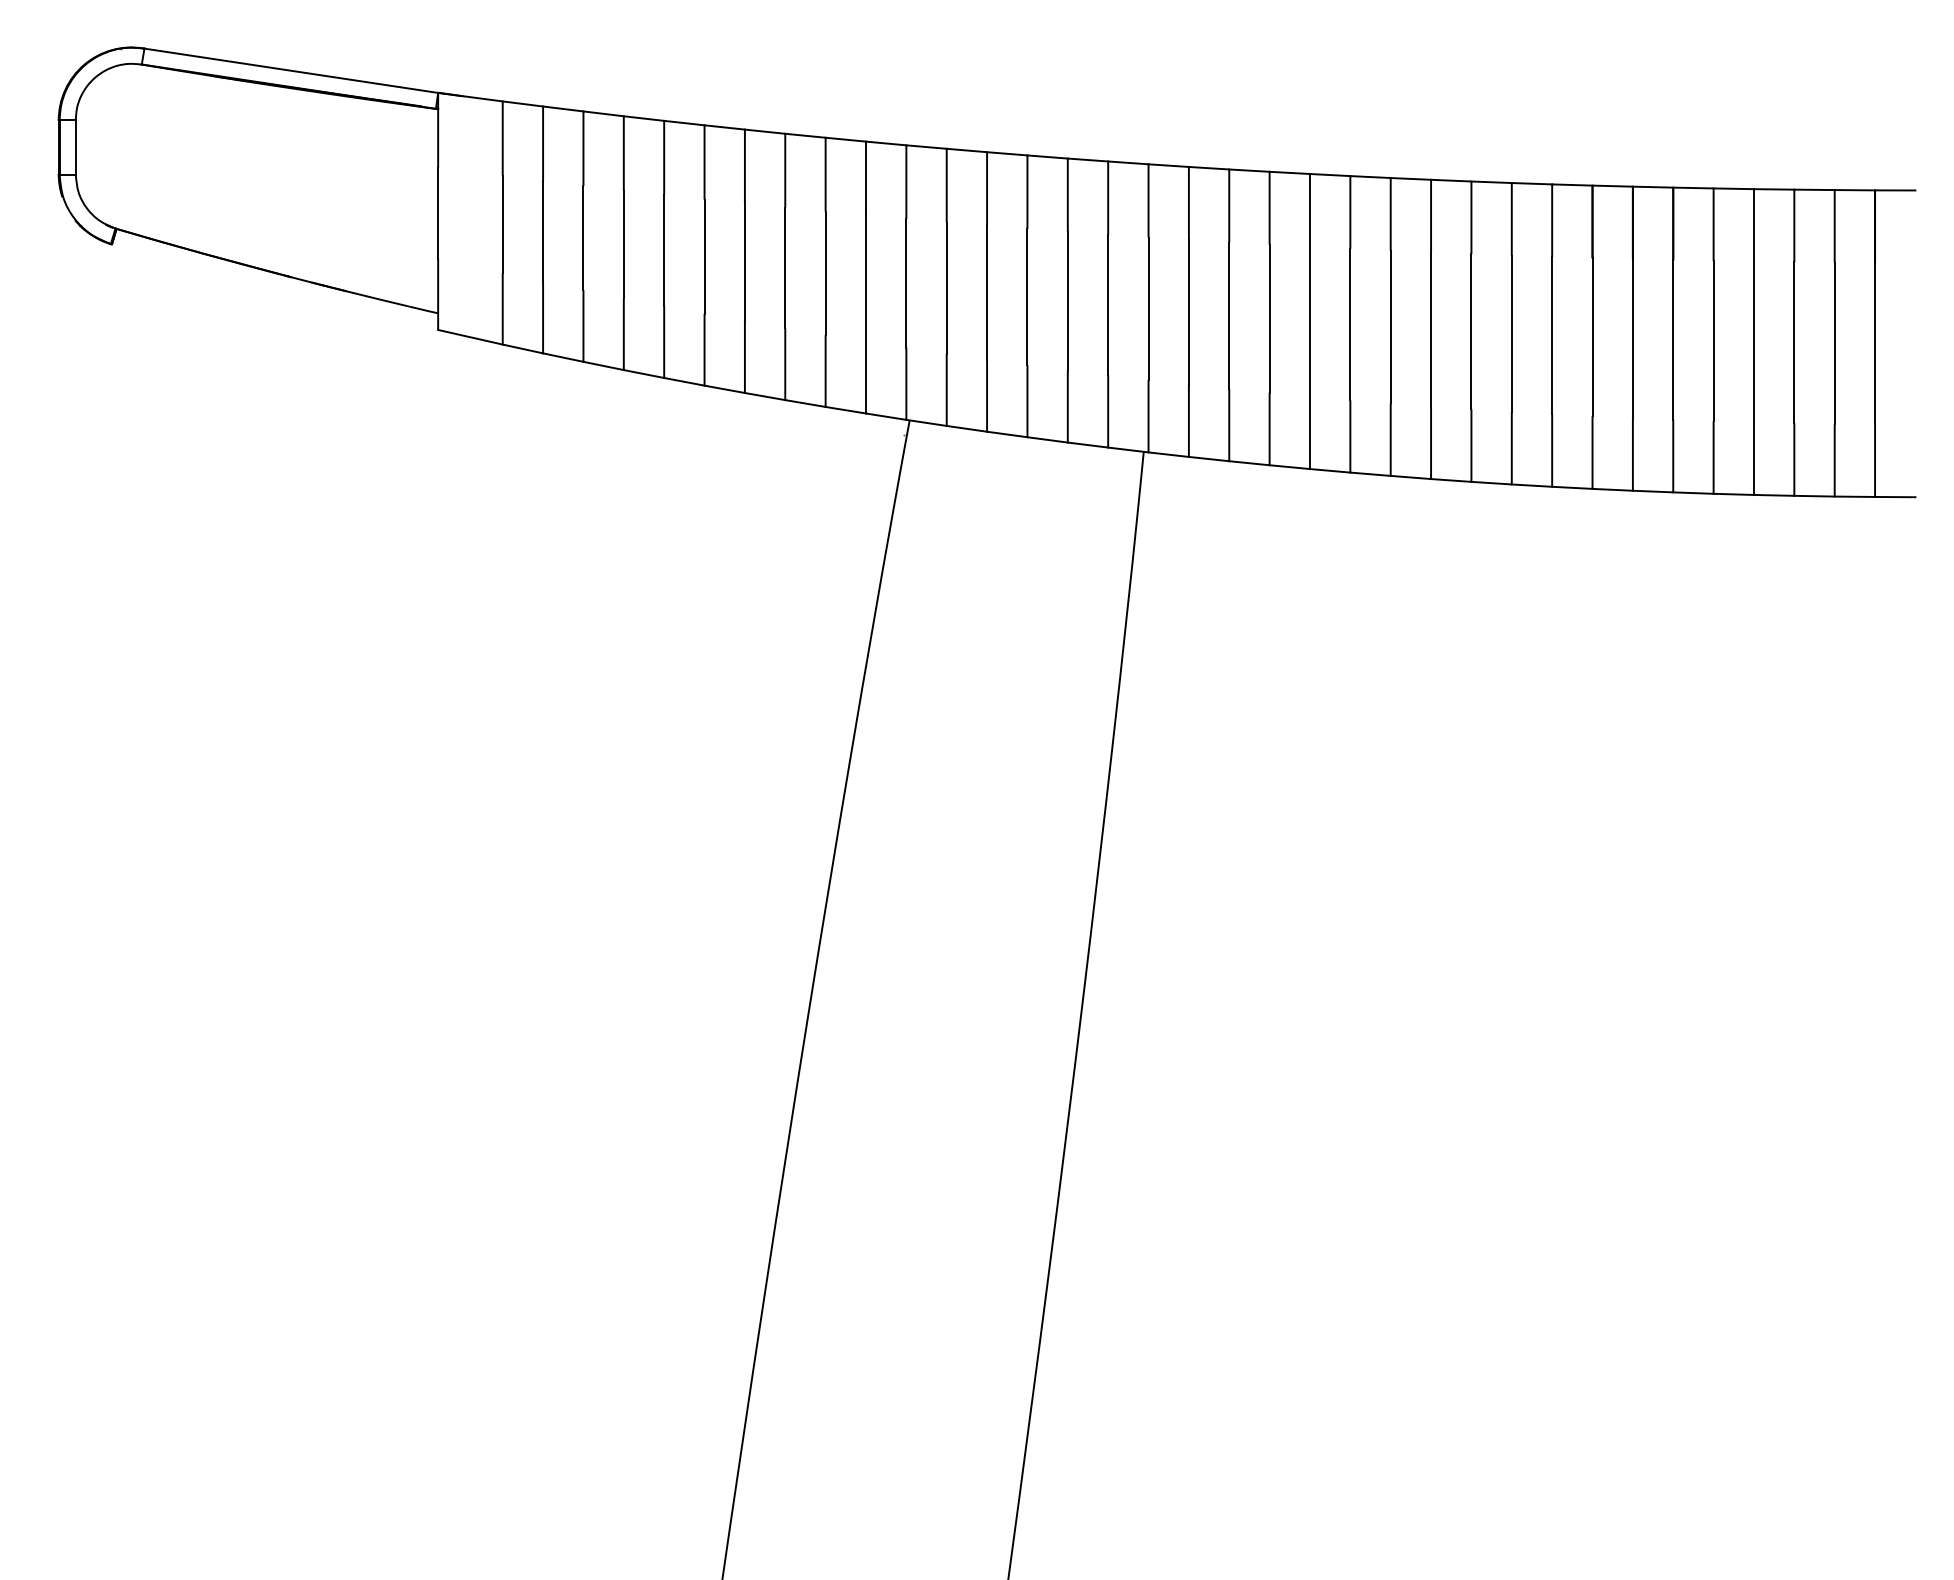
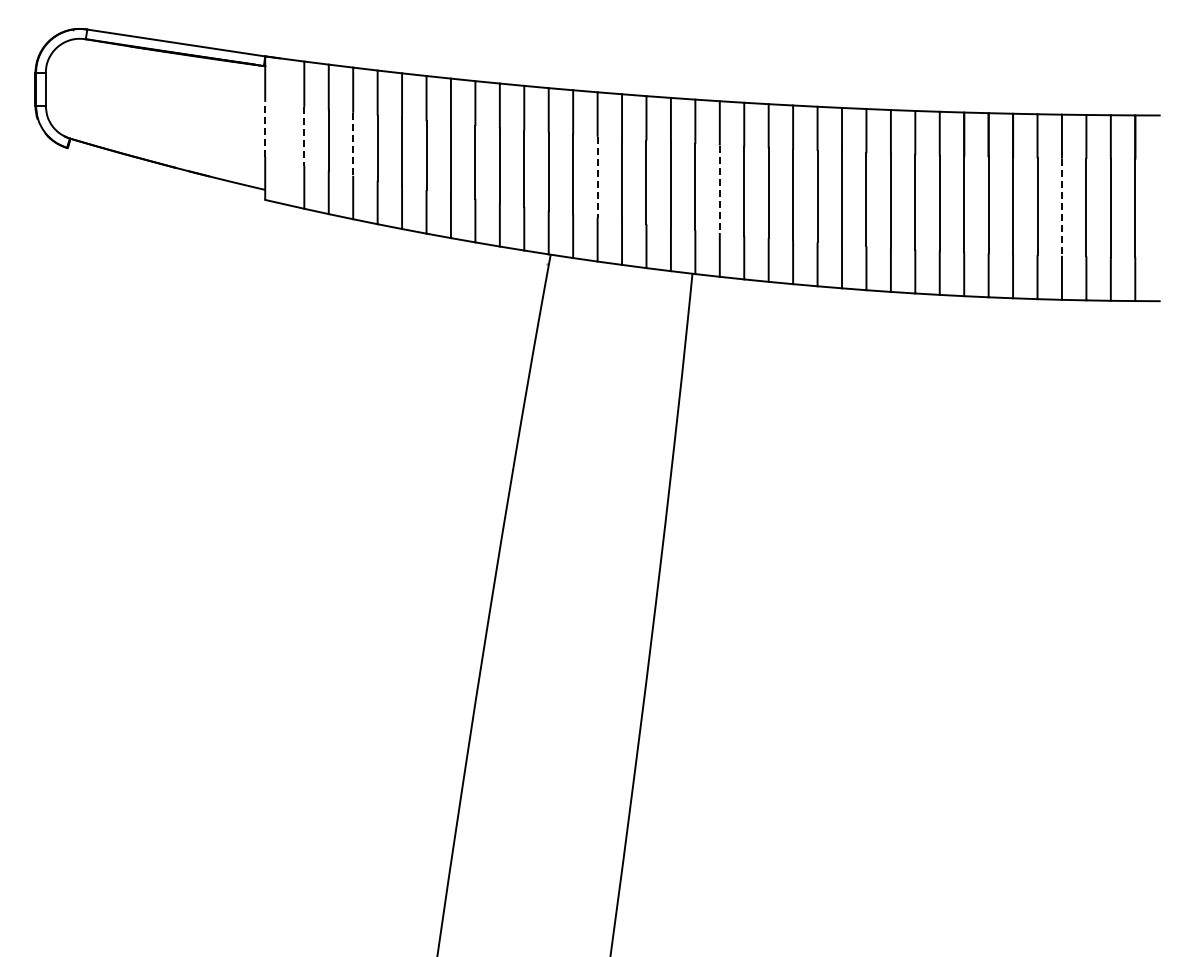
line: (438, 211) -> (265, 128), solid -> dashed
line: (503, 225) -> (304, 136), solid -> dashed
line: (583, 238) -> (353, 144), solid -> dashed
line: (986, 292) -> (597, 177), solid -> dashed
line: (1188, 312) -> (719, 189), solid -> dashed
line: (1753, 342) -> (1061, 207), solid -> dashed

